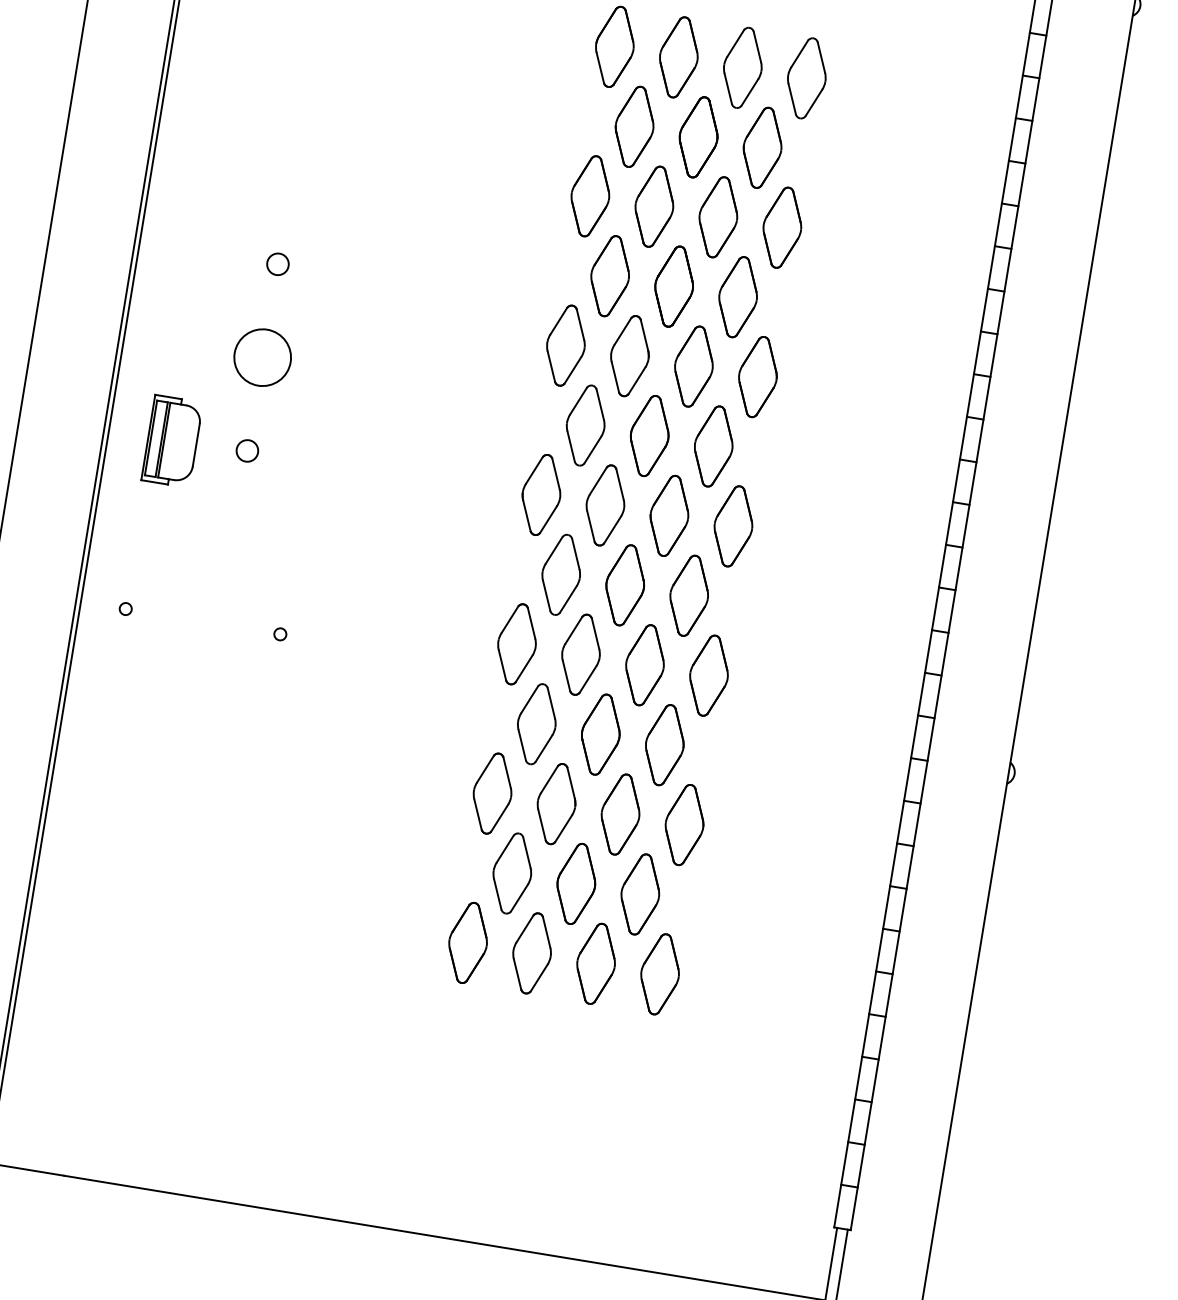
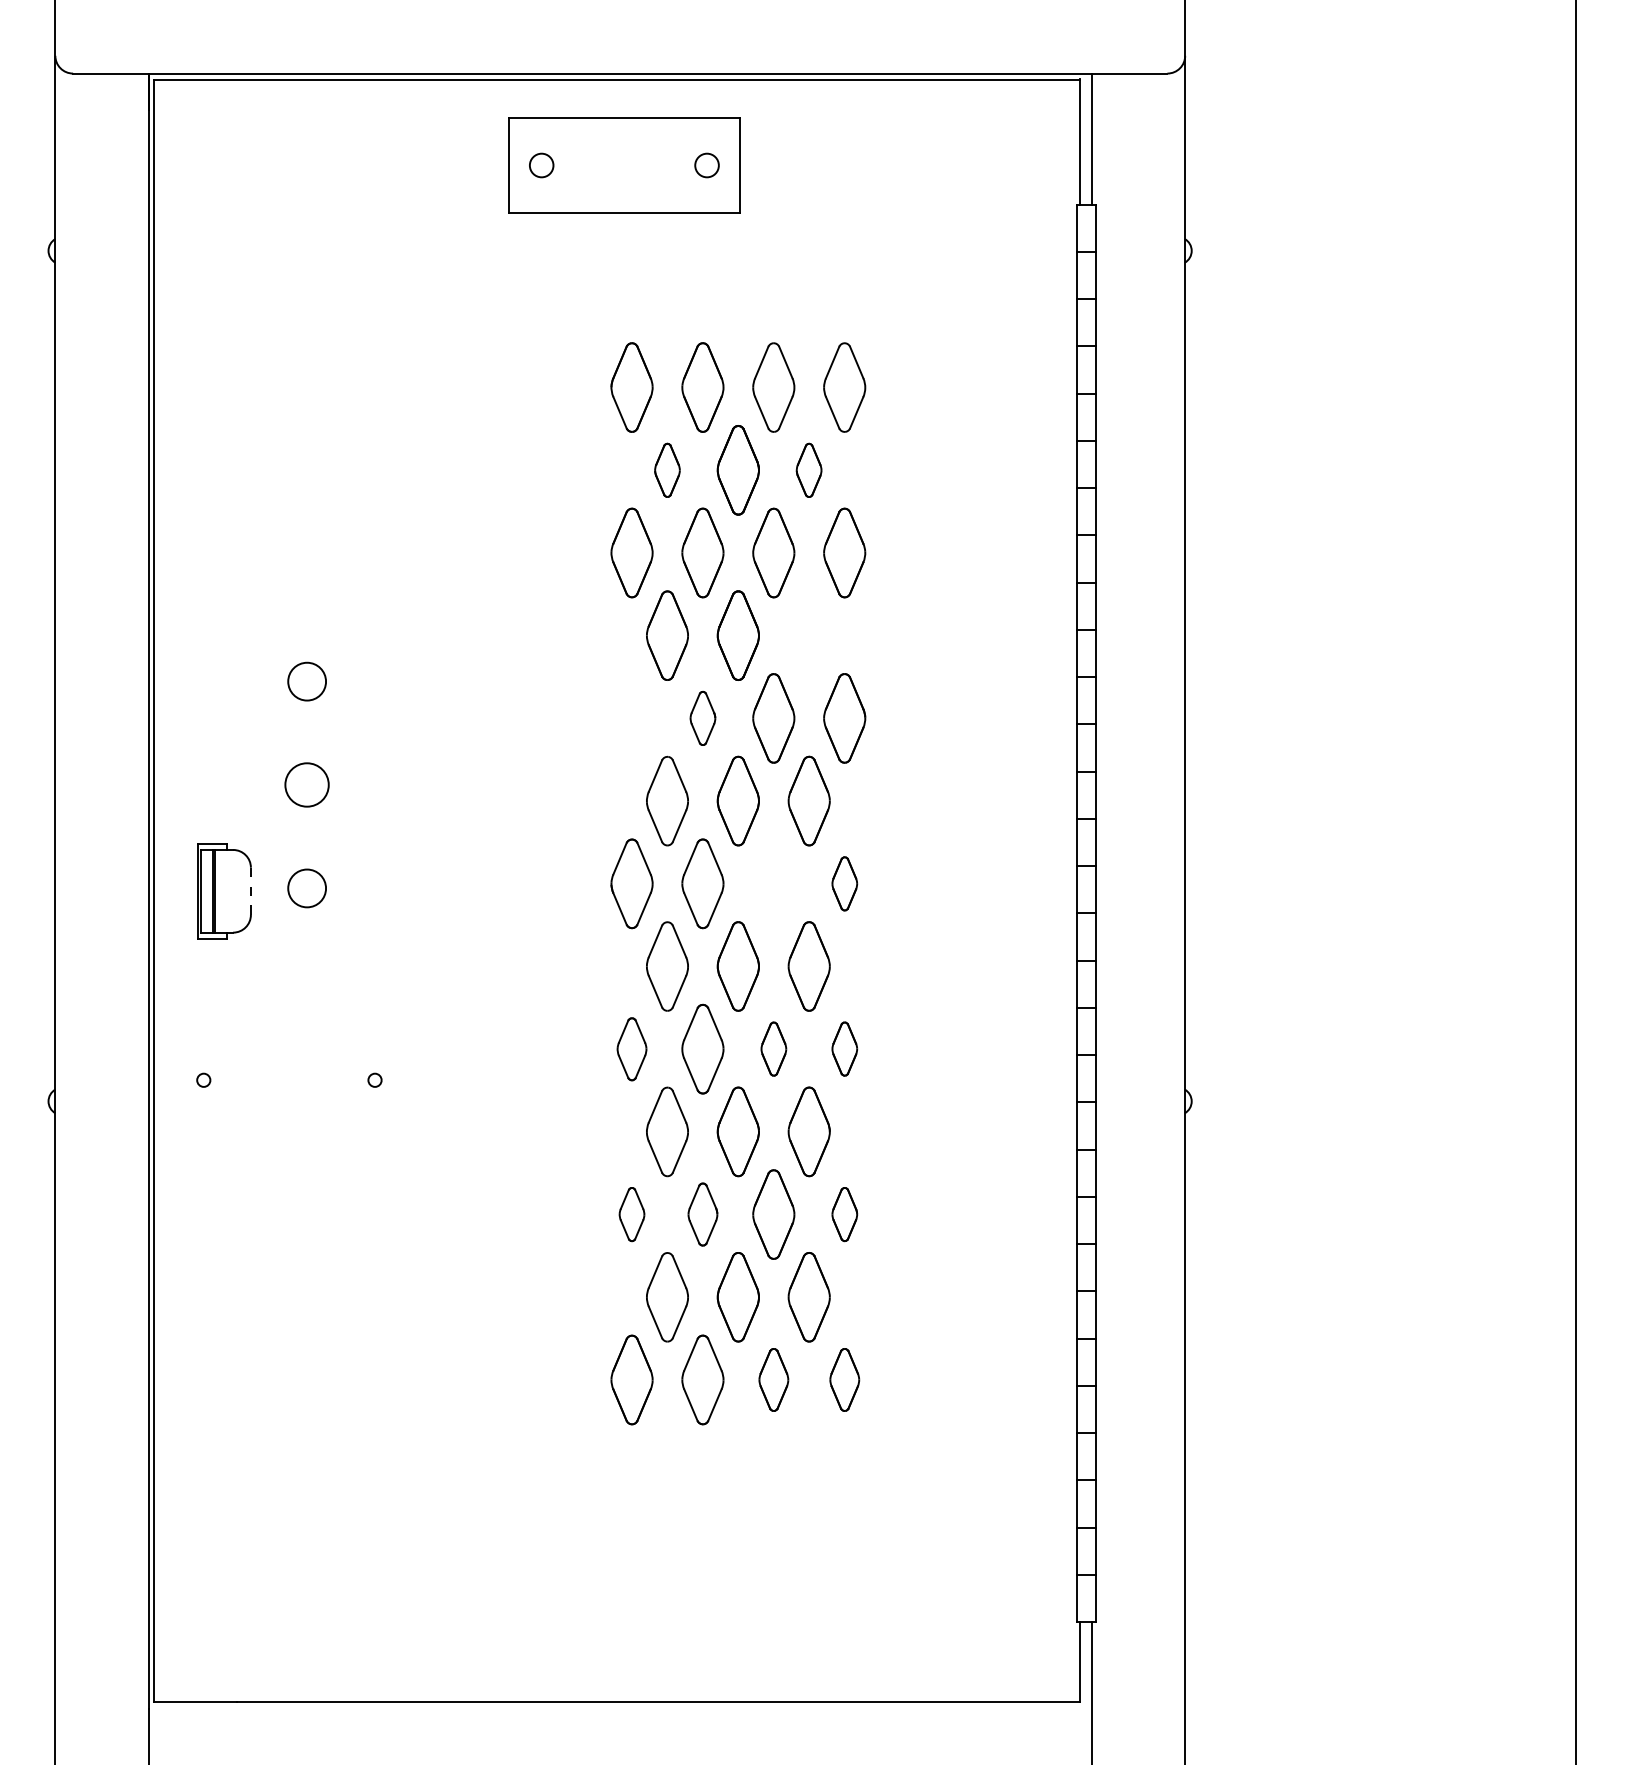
part: (634, 127) -> (667, 470), size x0.6
part: (761, 147) -> (808, 470), size x0.6
circle: (277, 264) -> (306, 681), size x1.6
part: (737, 296) -> (808, 635), removed
part: (565, 345) -> (631, 718), removed
part: (629, 356) -> (702, 718), size x0.6
circle: (263, 357) -> (307, 784), size x0.7
line: (195, 445) -> (250, 891), solid -> dashed
circle: (247, 450) -> (306, 887), size x1.6
part: (669, 515) -> (773, 883), removed
part: (733, 526) -> (844, 883), size x0.6
part: (516, 644) -> (631, 1049), size x0.7
part: (644, 664) -> (773, 1048), size x0.6
part: (708, 675) -> (844, 1048), size x0.6
part: (492, 793) -> (631, 1214), size x0.6
part: (556, 803) -> (702, 1214), size x0.7
part: (684, 824) -> (844, 1214), size x0.6
part: (595, 963) -> (773, 1379), size x0.7
part: (660, 973) -> (844, 1379), size x0.7

